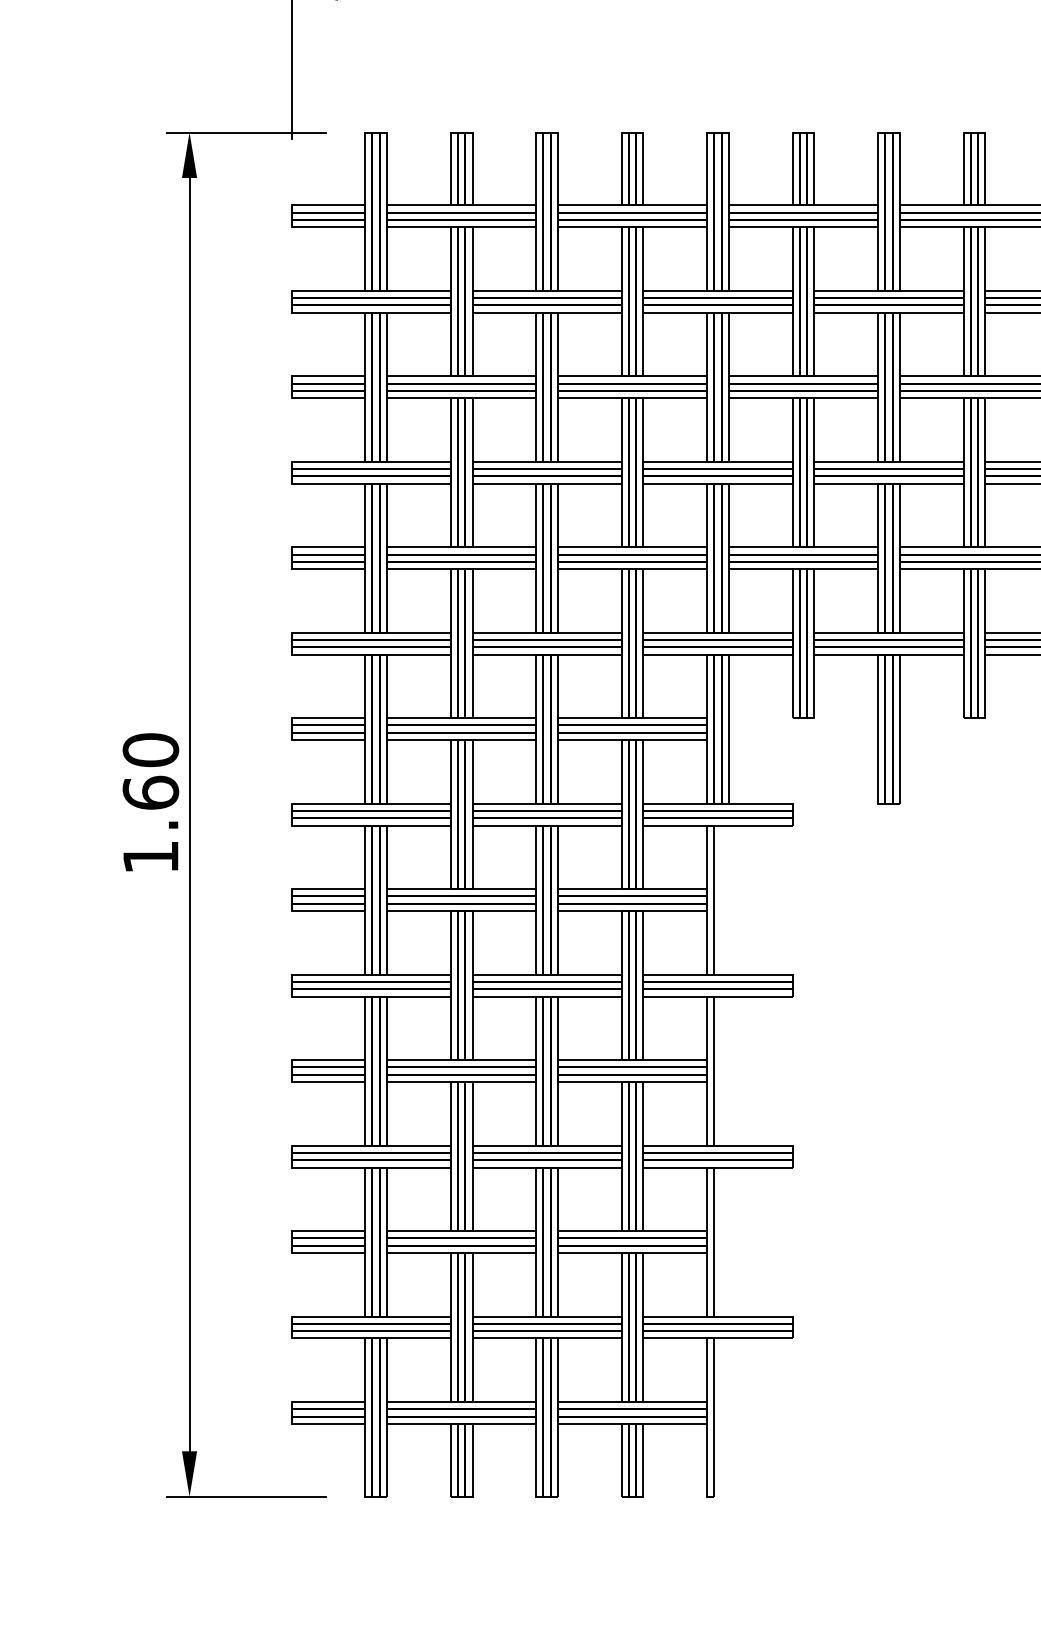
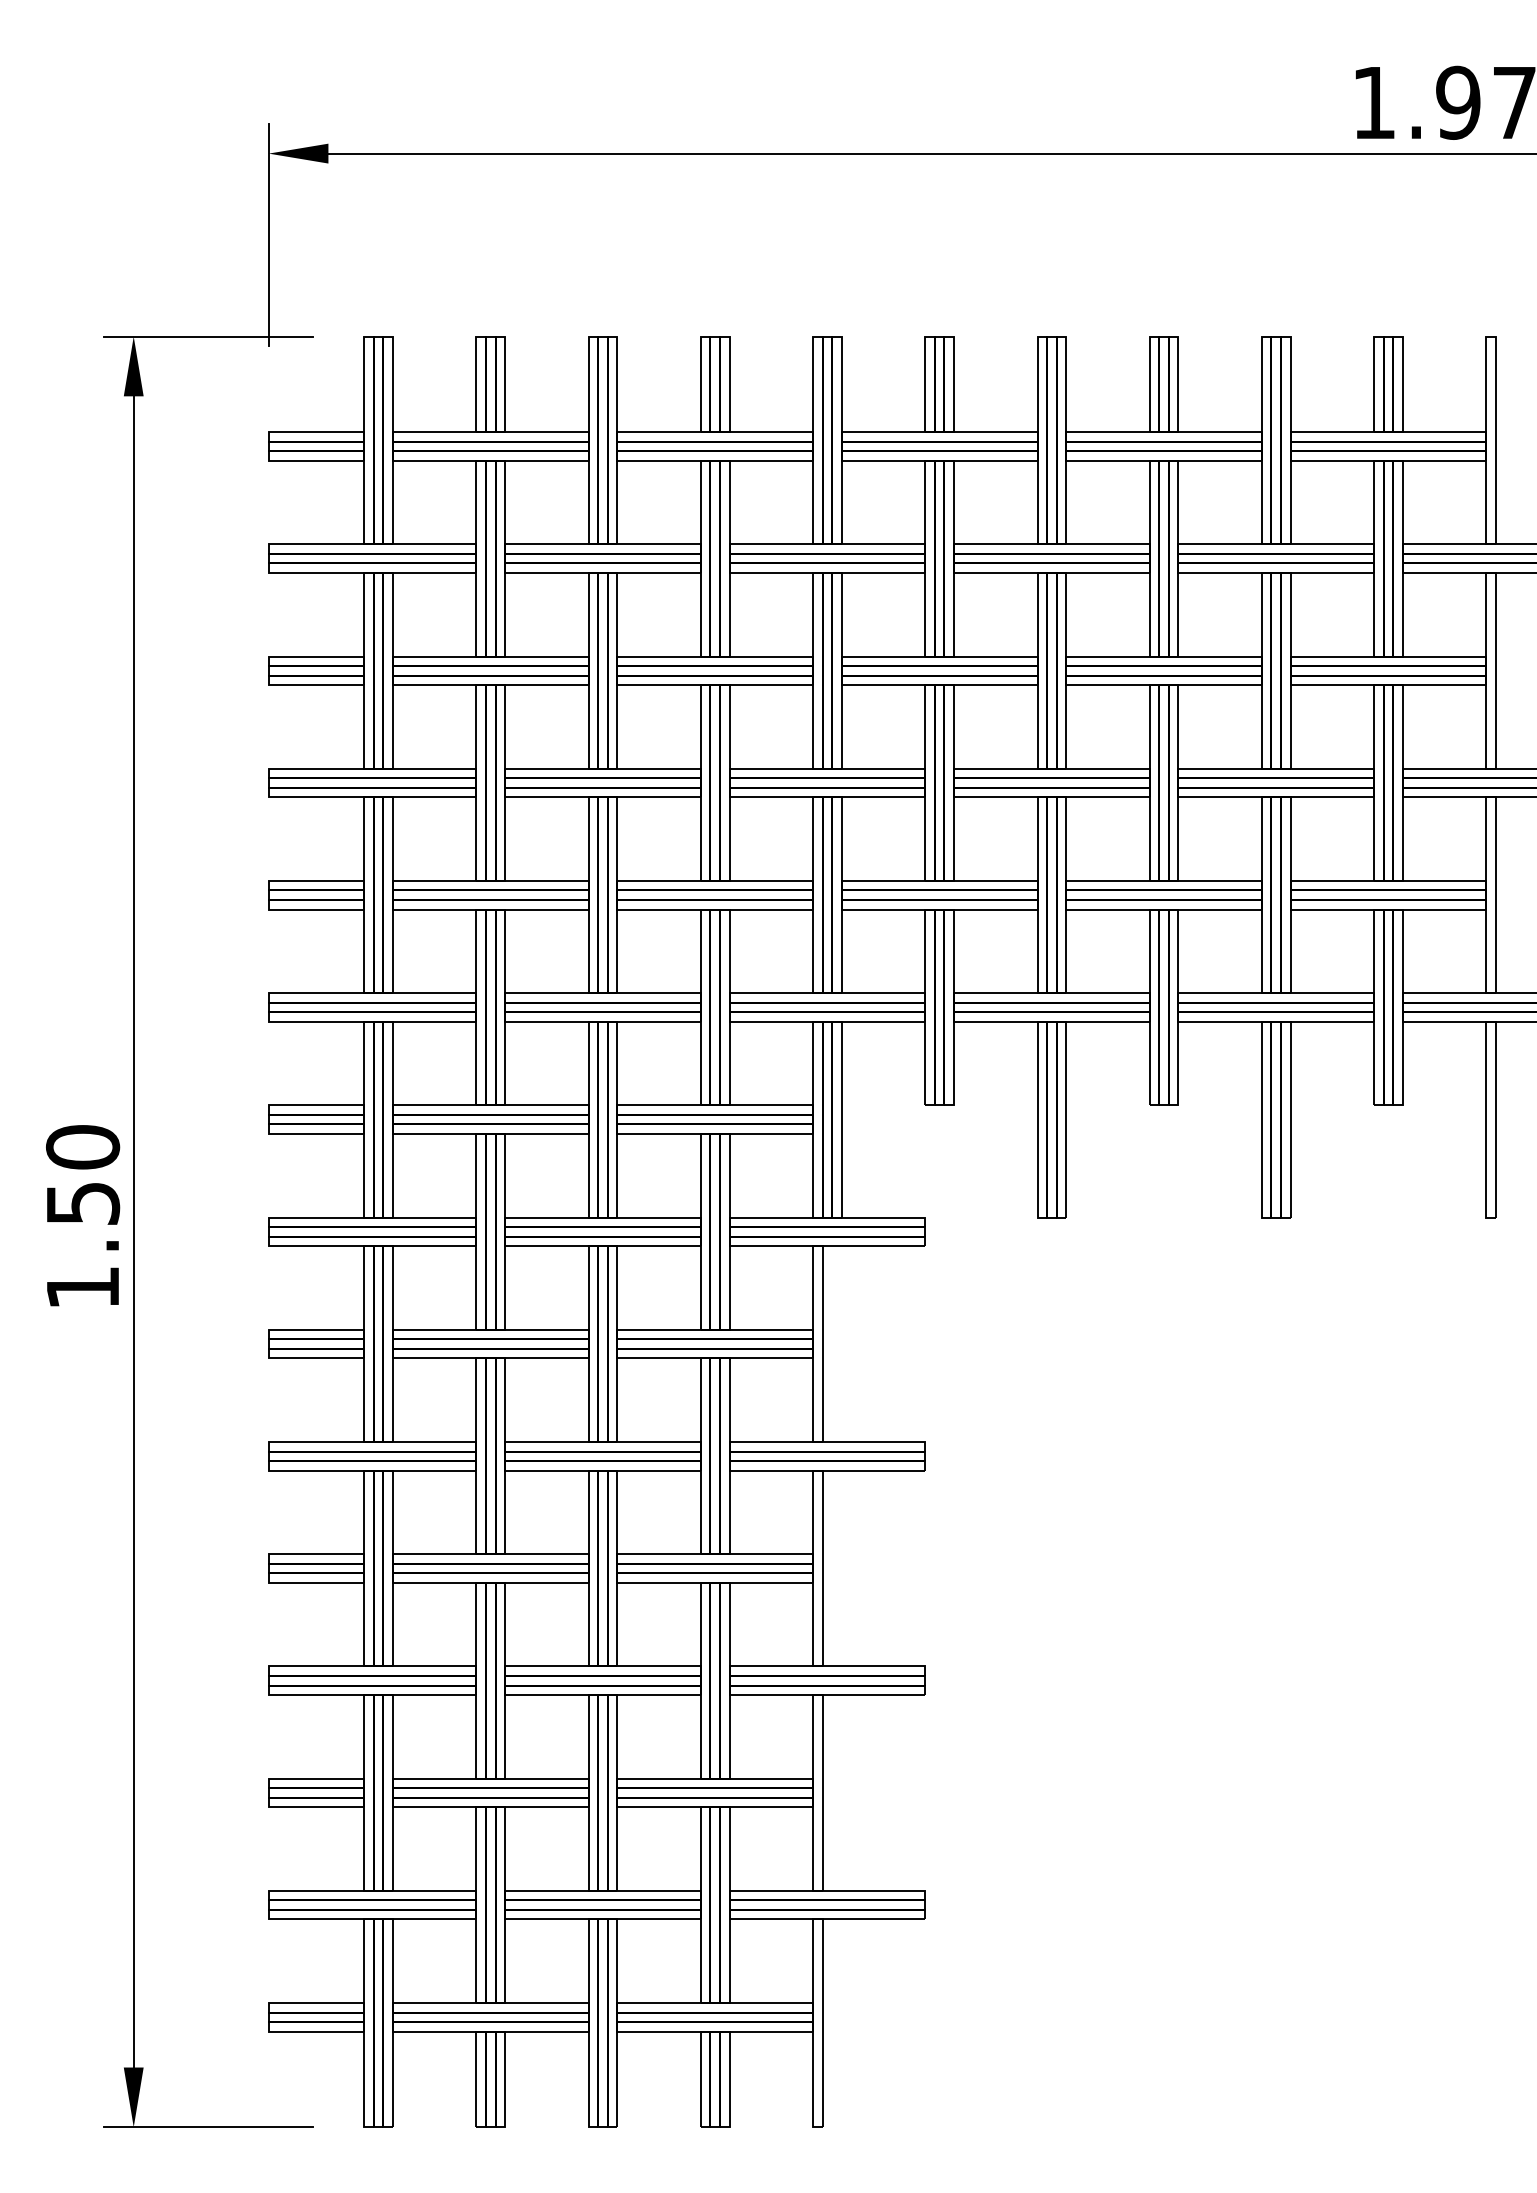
text: (151, 792) -> (83, 1203), 1.60 -> 1.50

